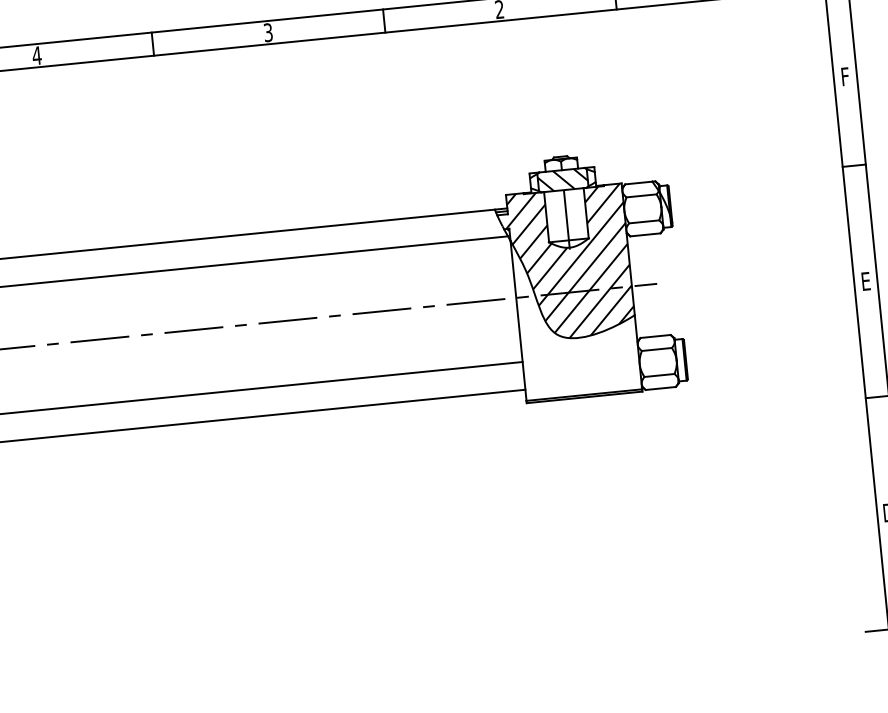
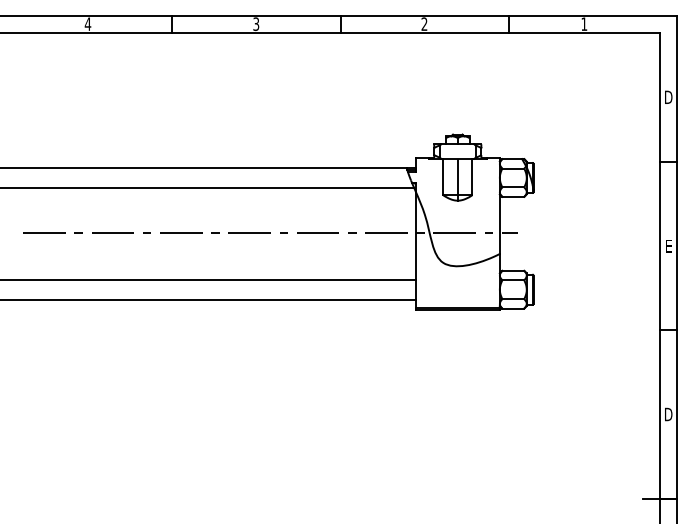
text: (845, 75) -> (668, 96), F -> D
hatch: (562, 180) -> (457, 151), removed
hatch: (565, 263) -> (453, 211), removed

